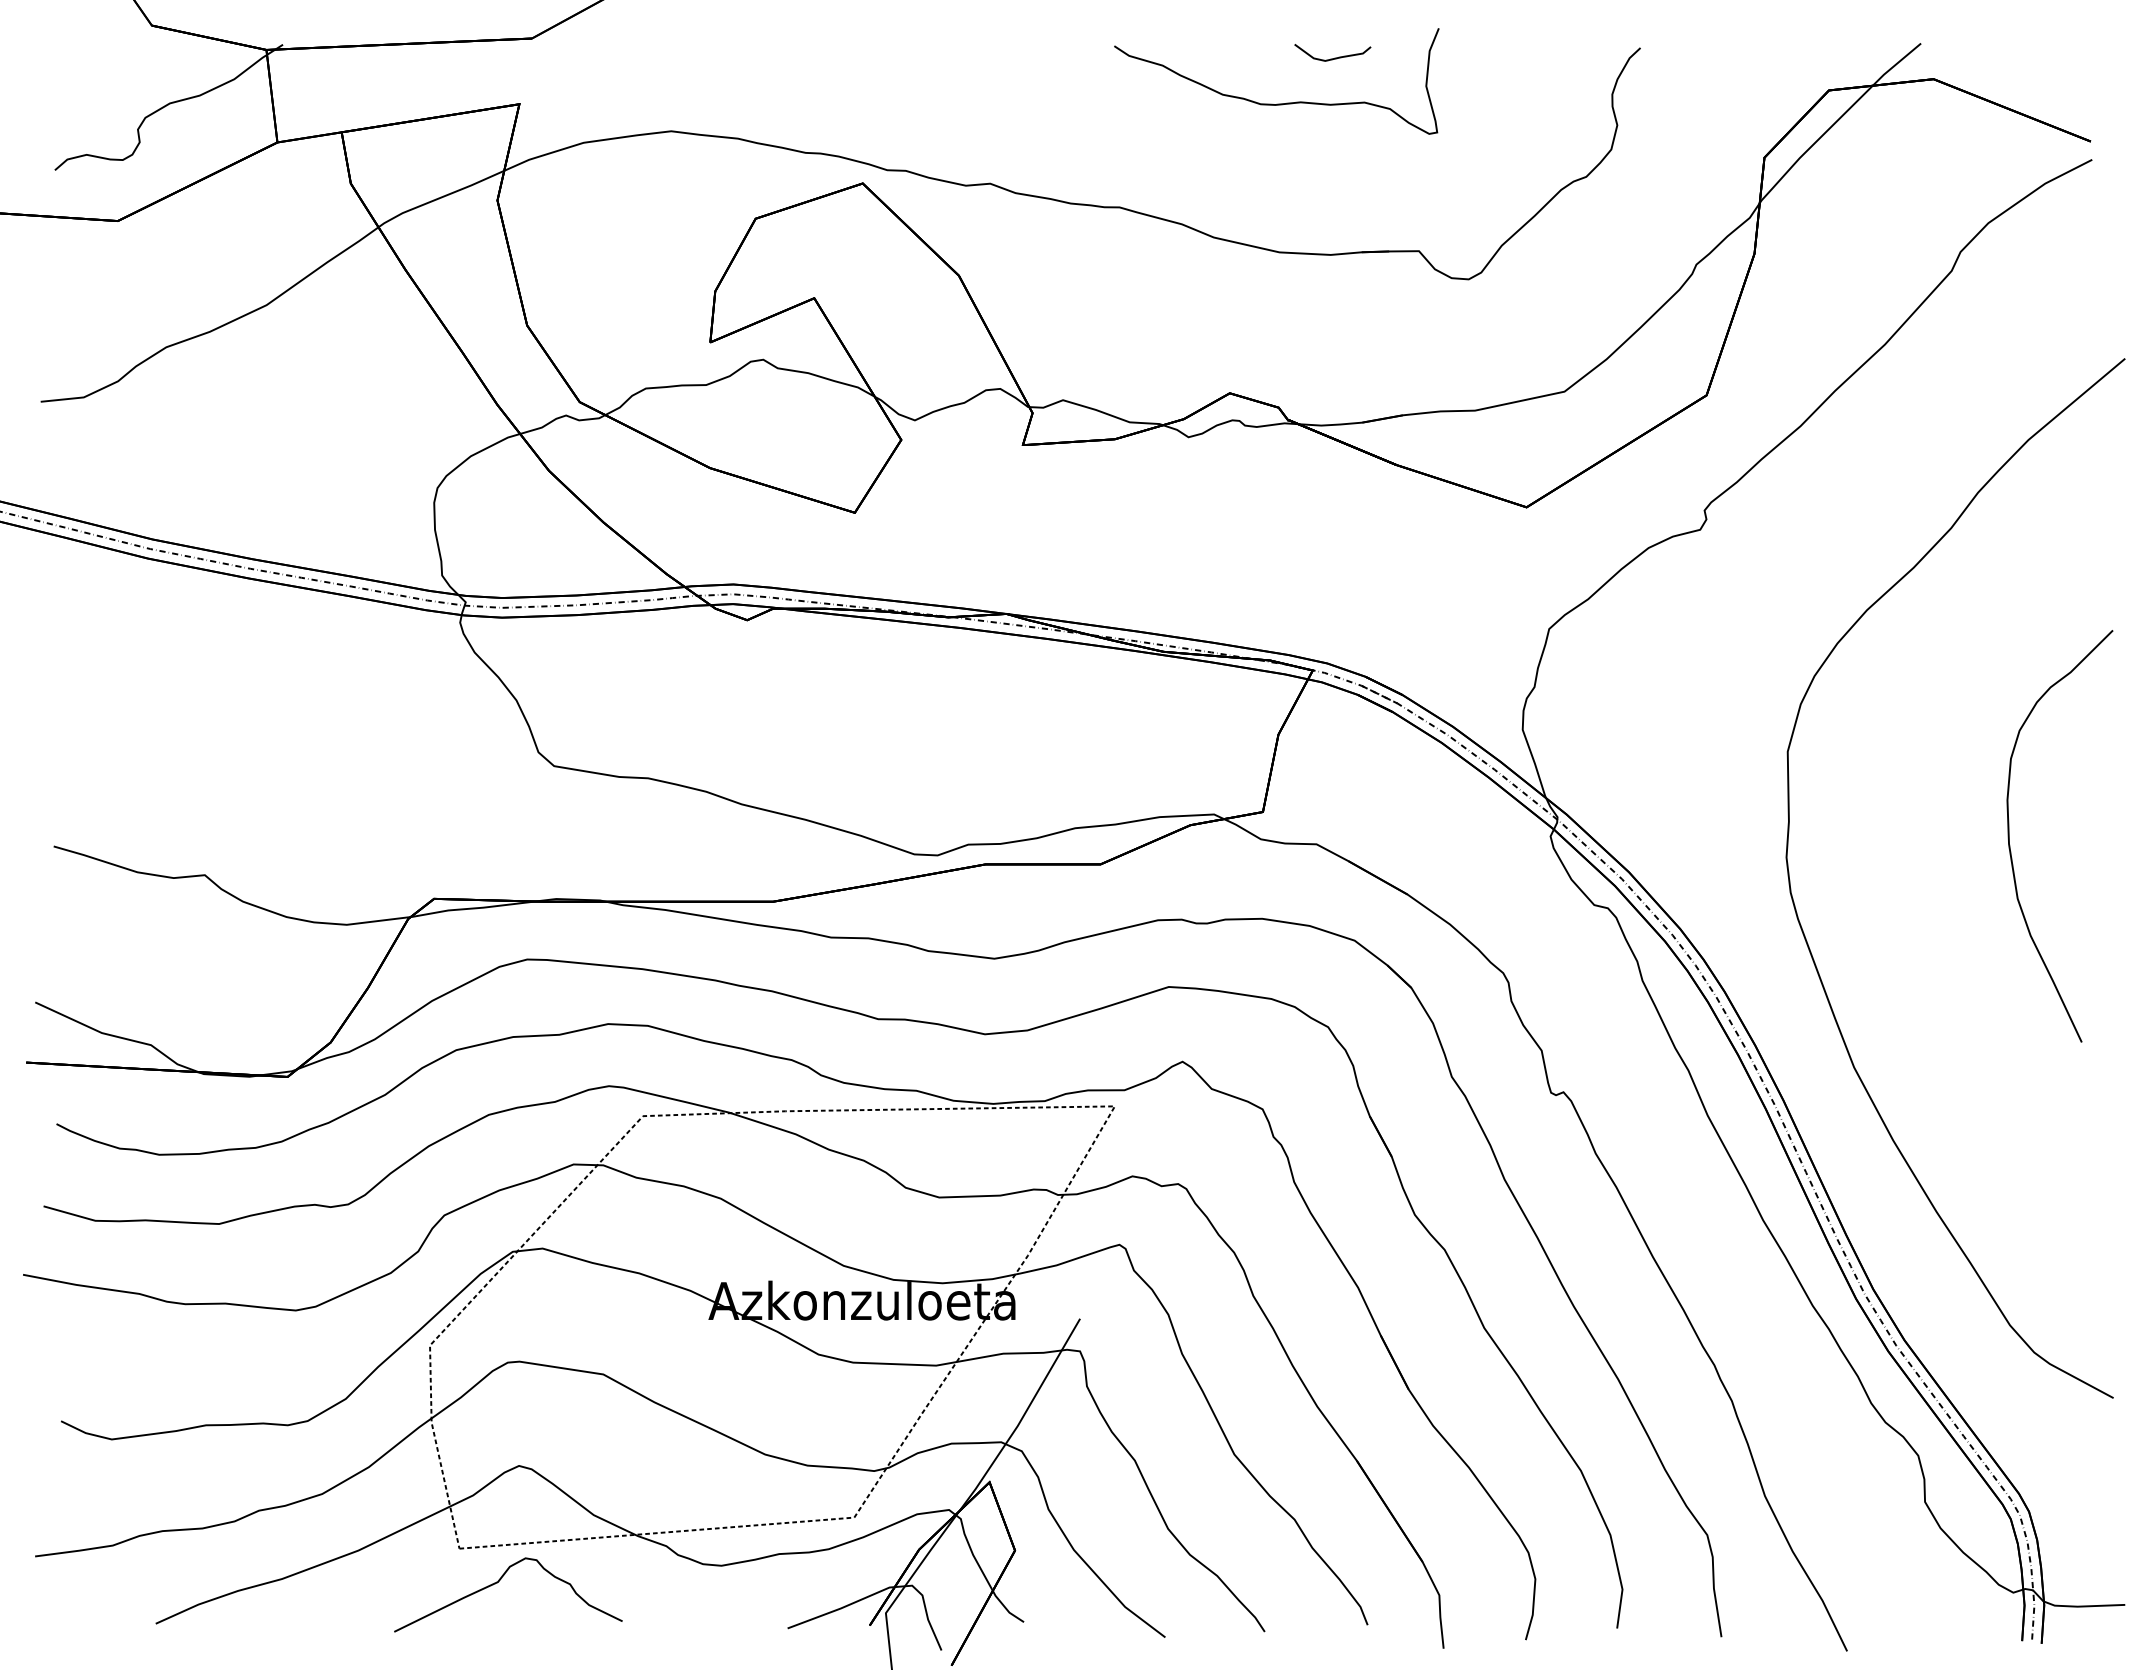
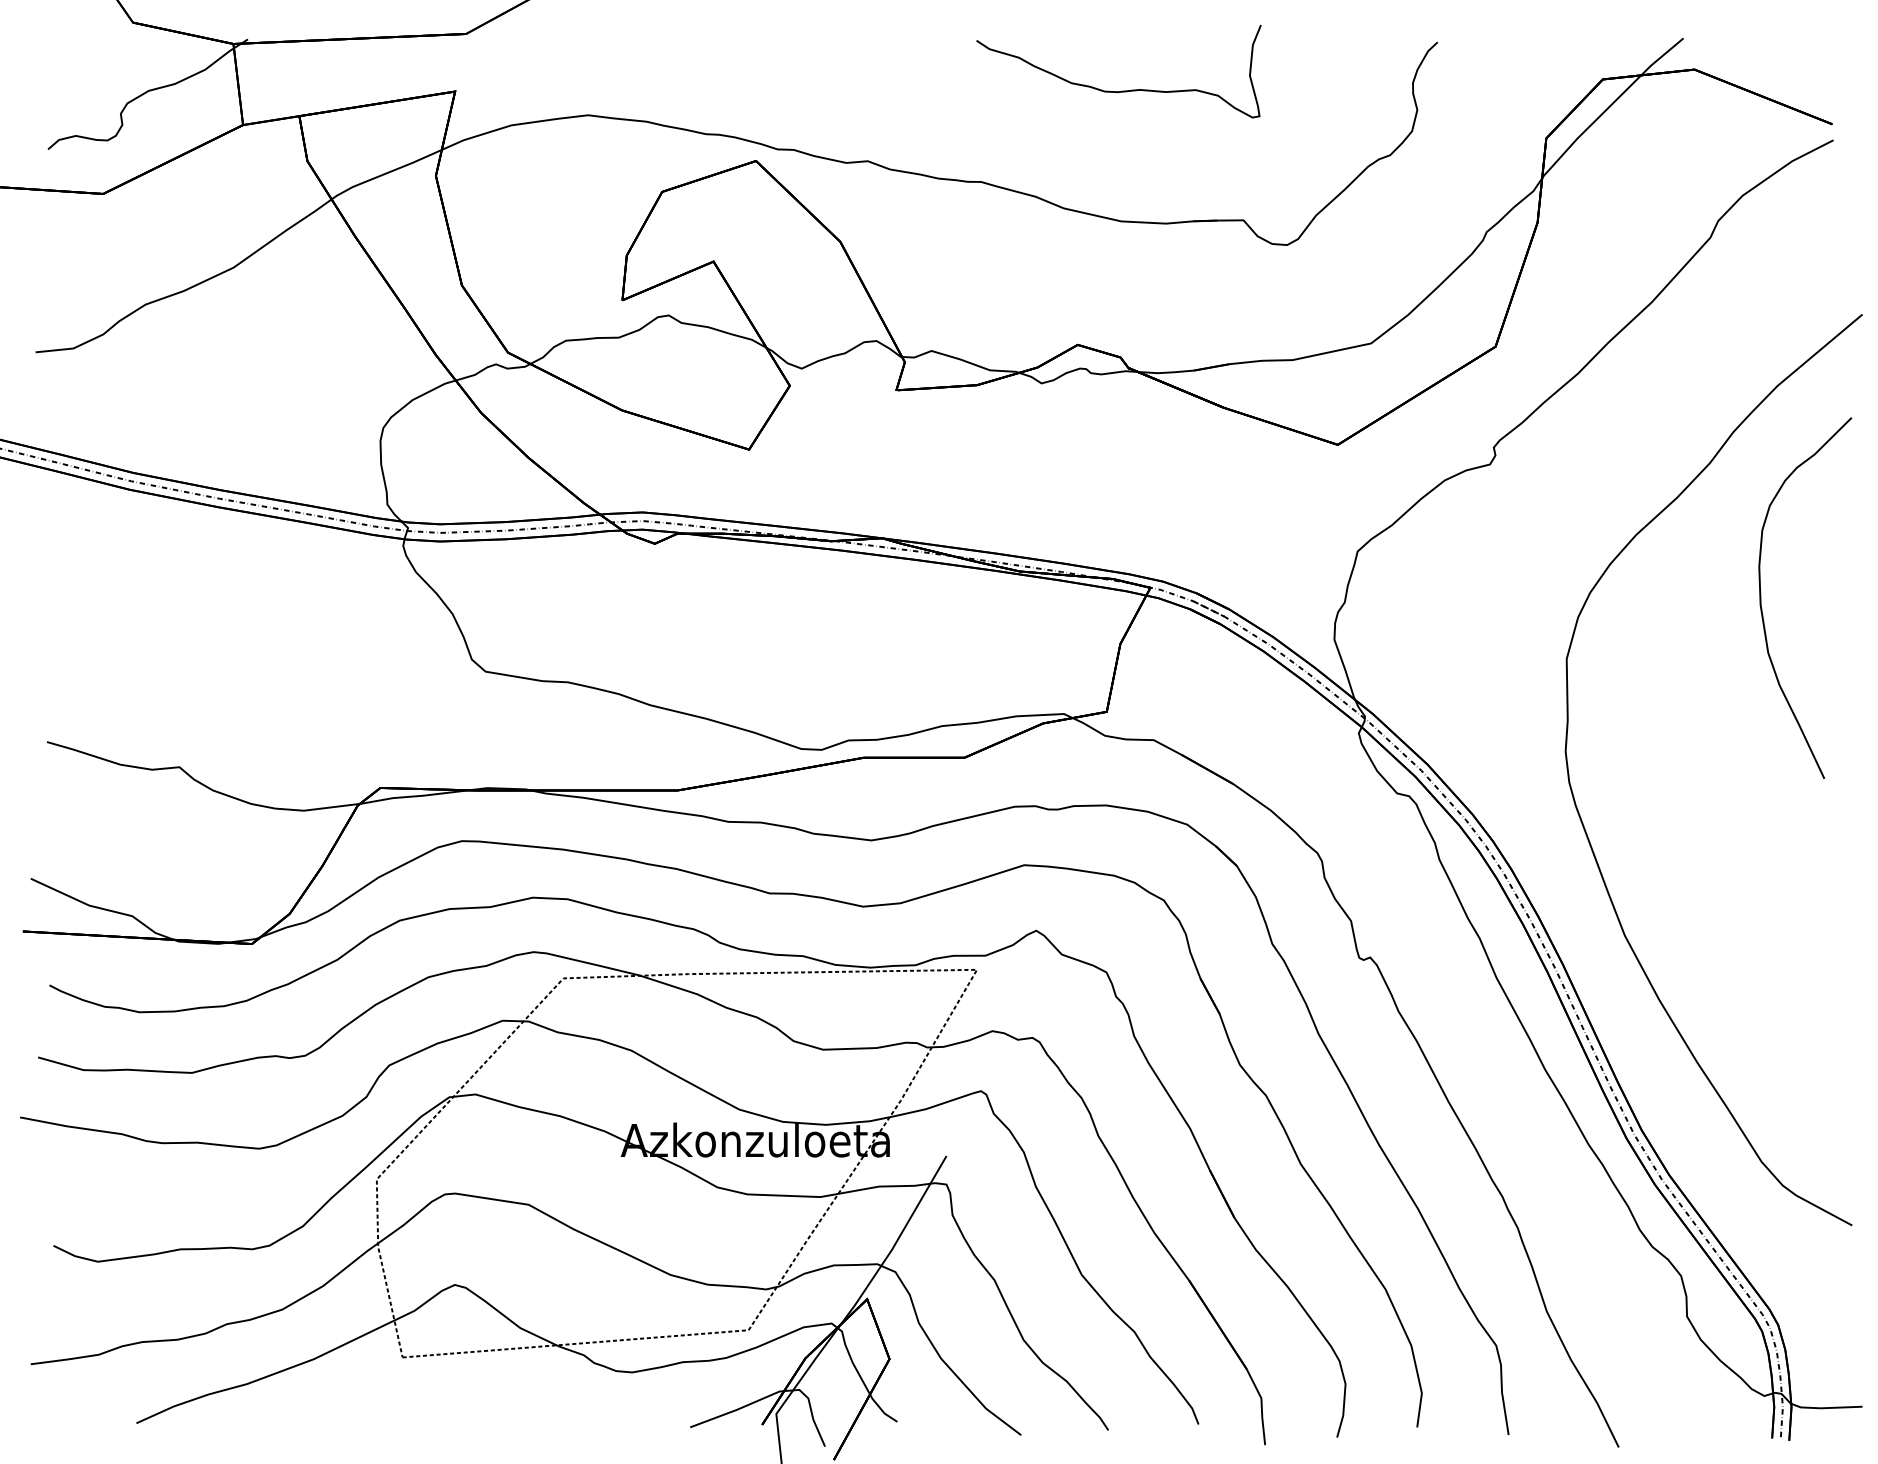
curve: (1334, 57) -> (1169, 50), removed
curve: (2010, 845) -> (1761, 606), moved
curve: (497, 1583) -> (435, 1387), removed

